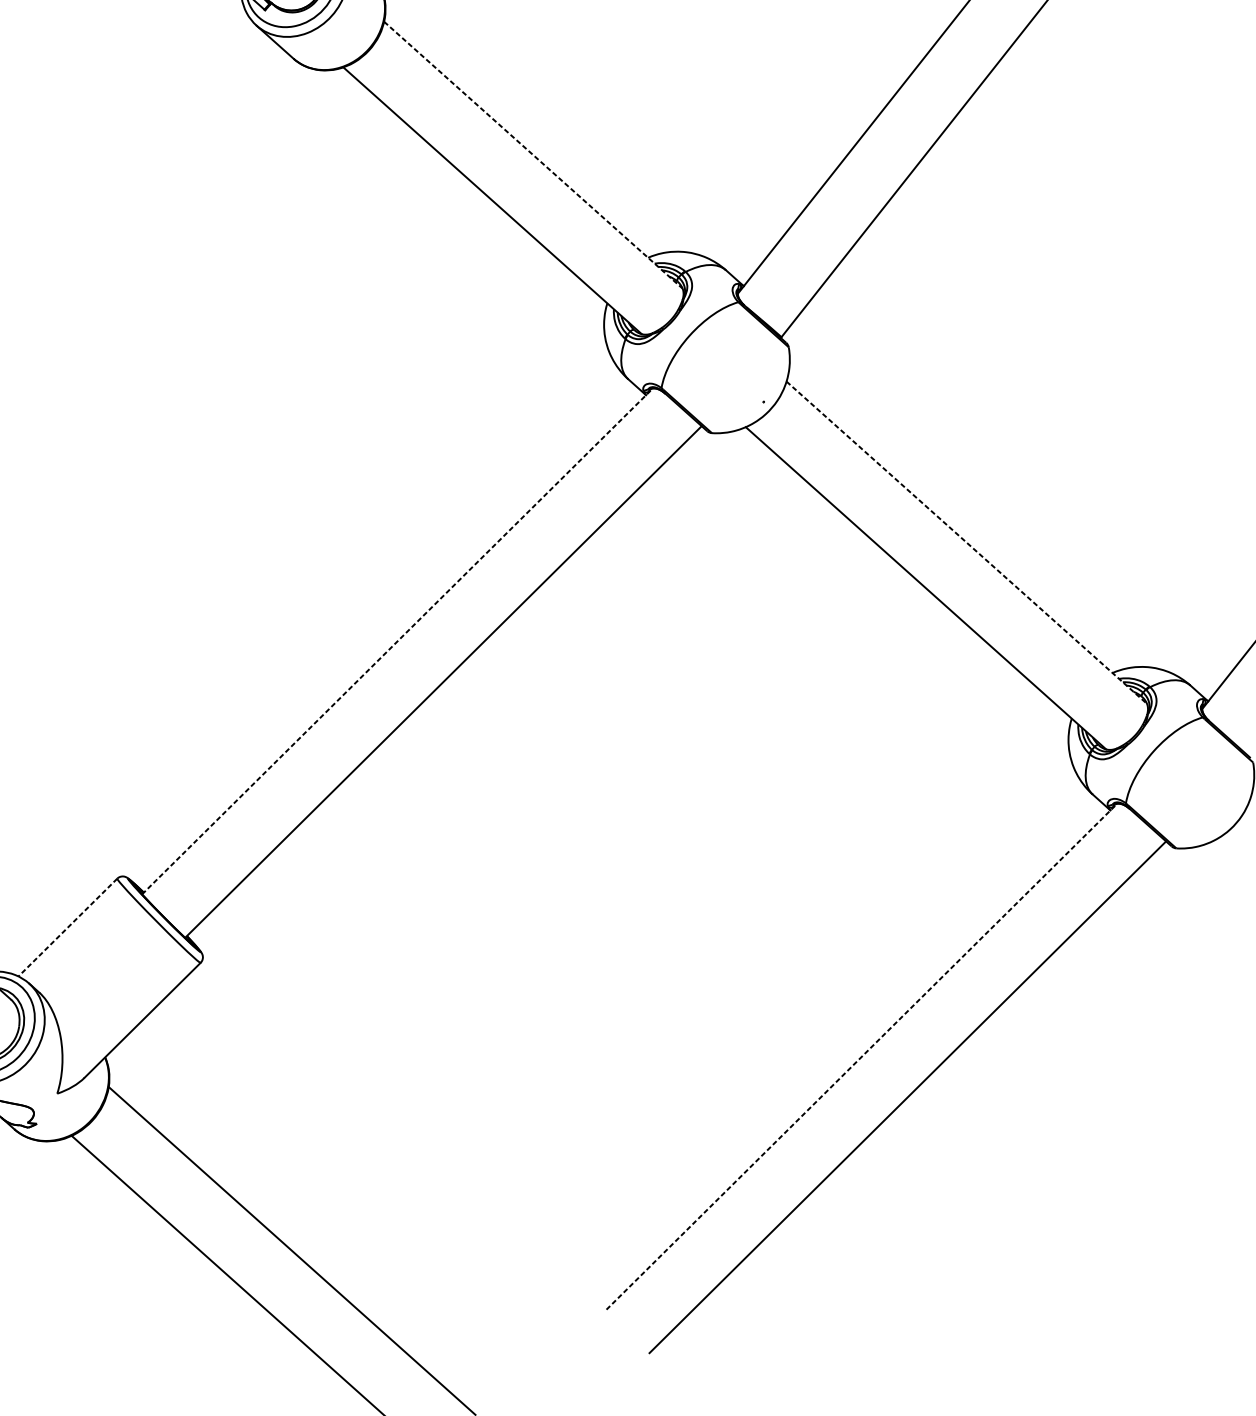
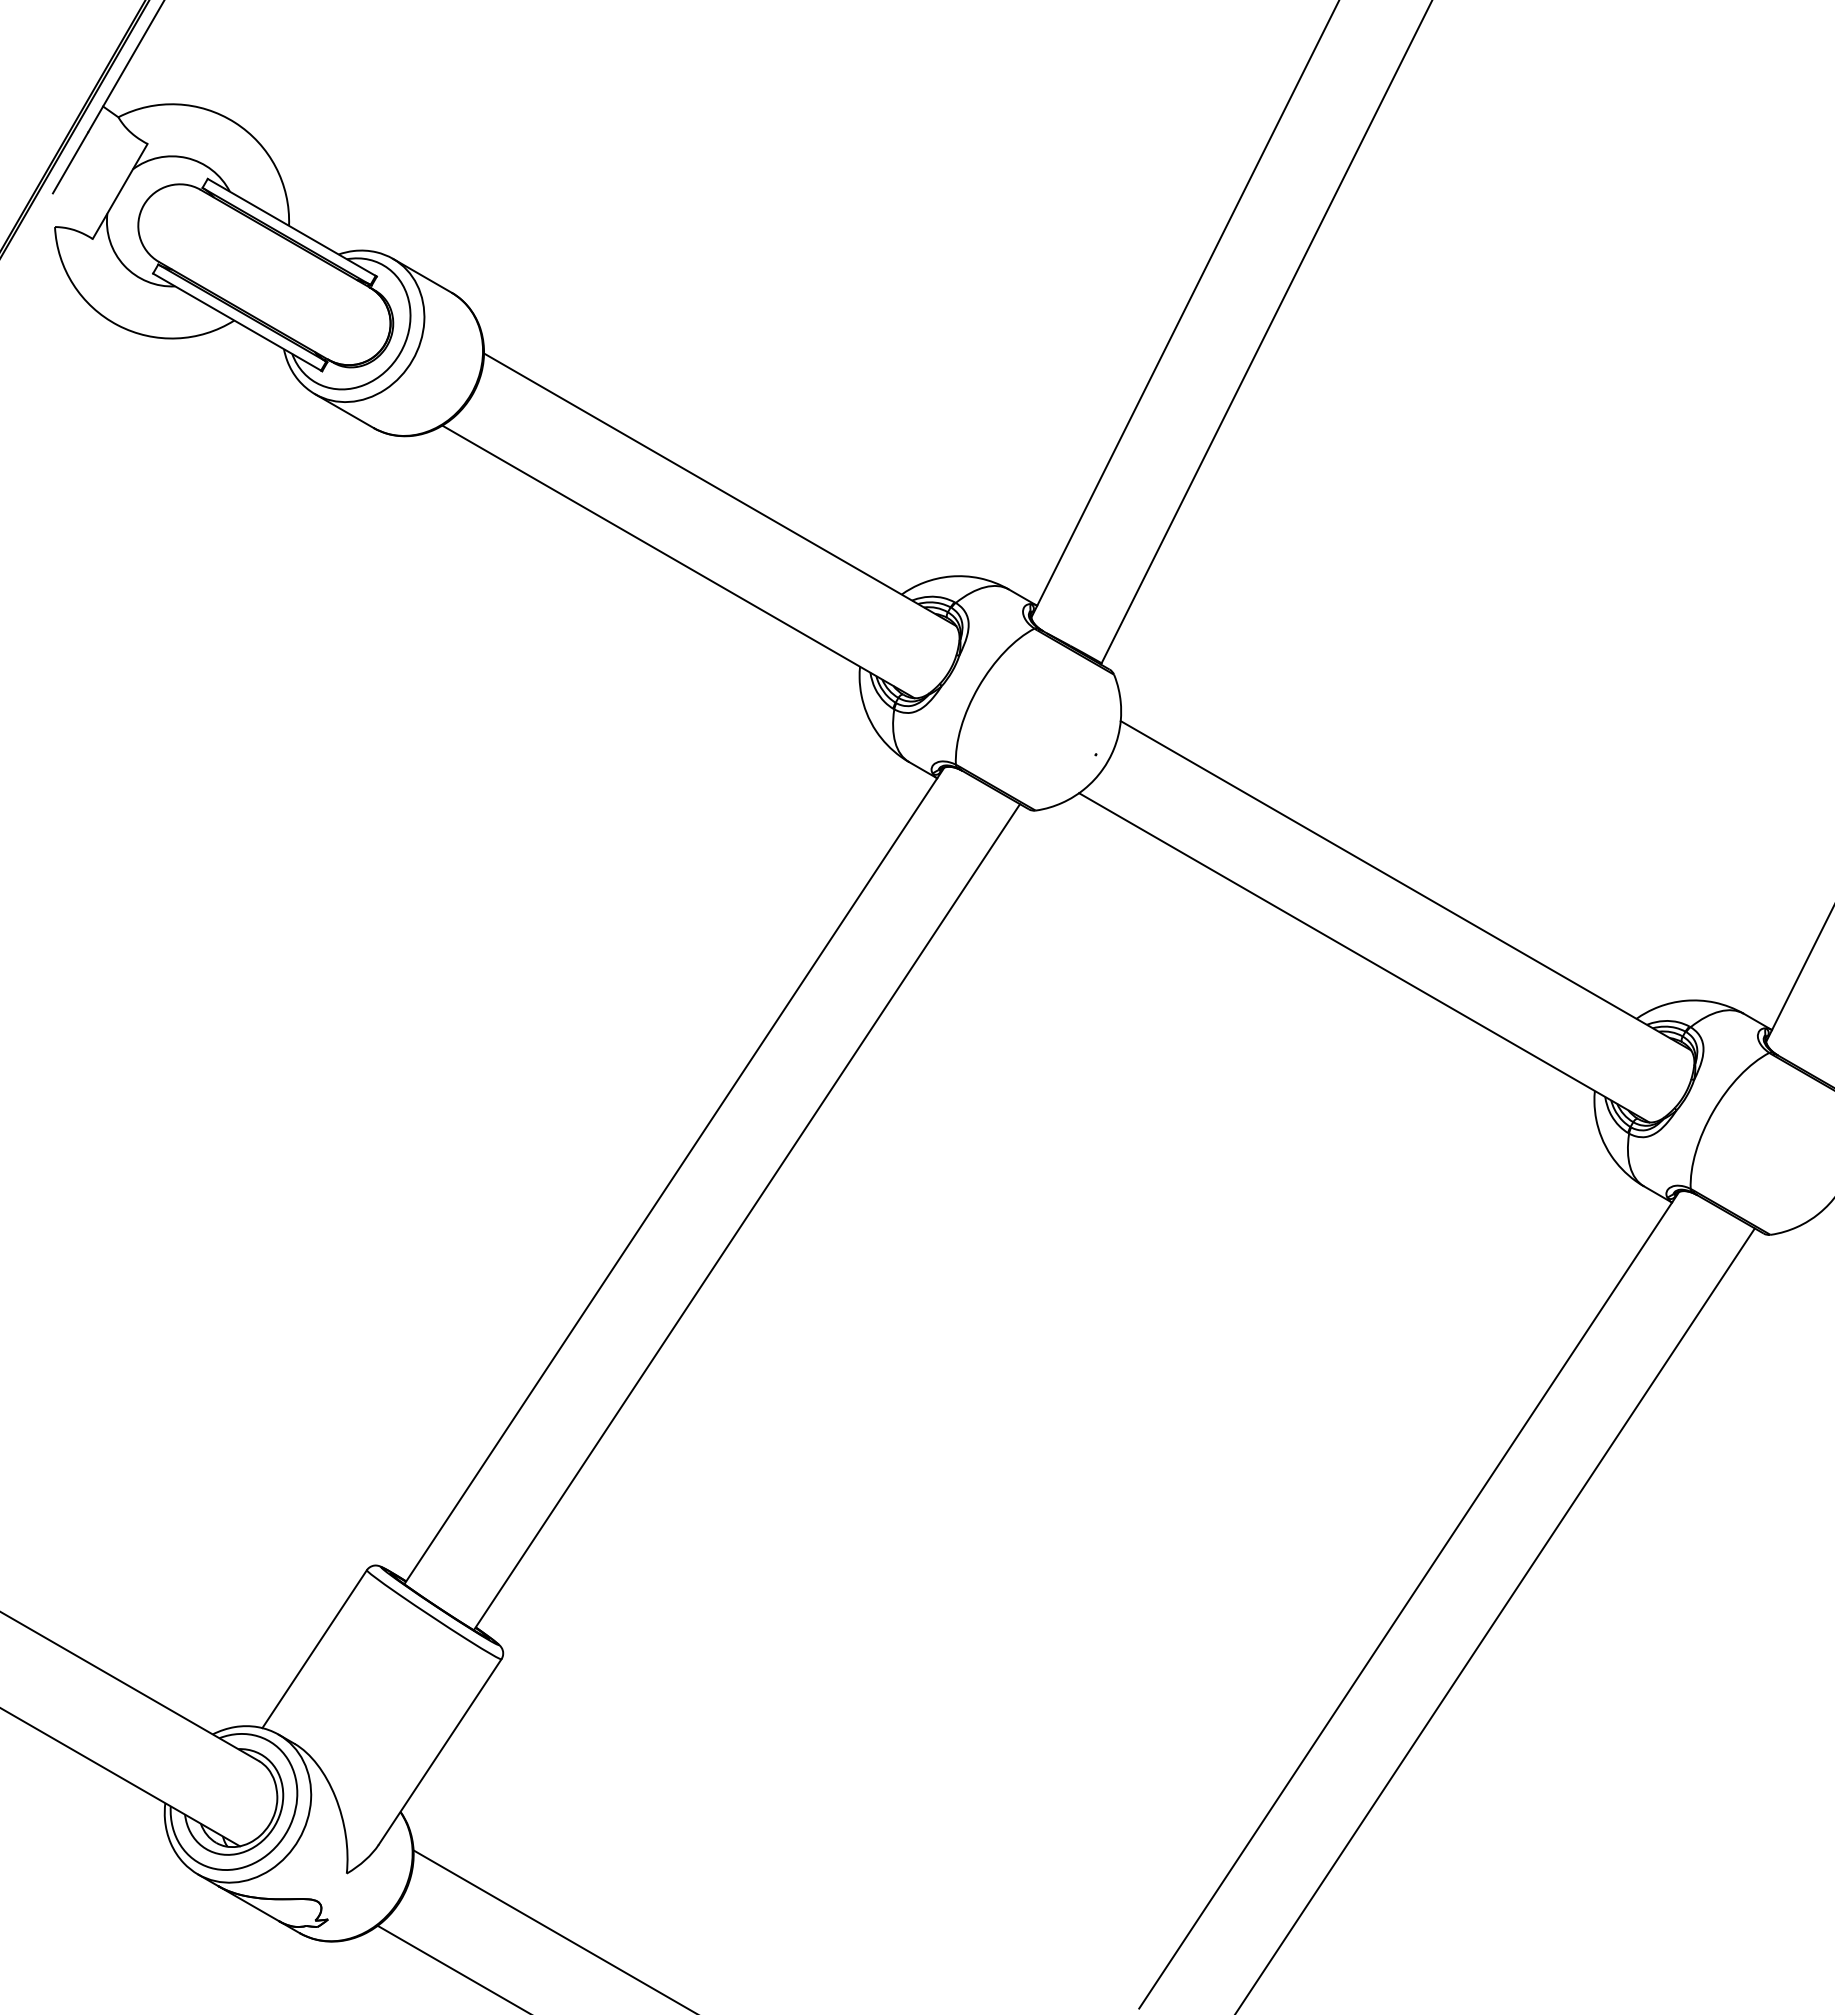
line: (533, 155) -> (720, 489), dashed -> solid
line: (967, 542) -> (1406, 885), dashed -> solid
line: (397, 641) -> (674, 1175), dashed -> solid
line: (67, 927) -> (314, 1649), dashed -> solid
line: (862, 1056) -> (1409, 1599), dashed -> solid

